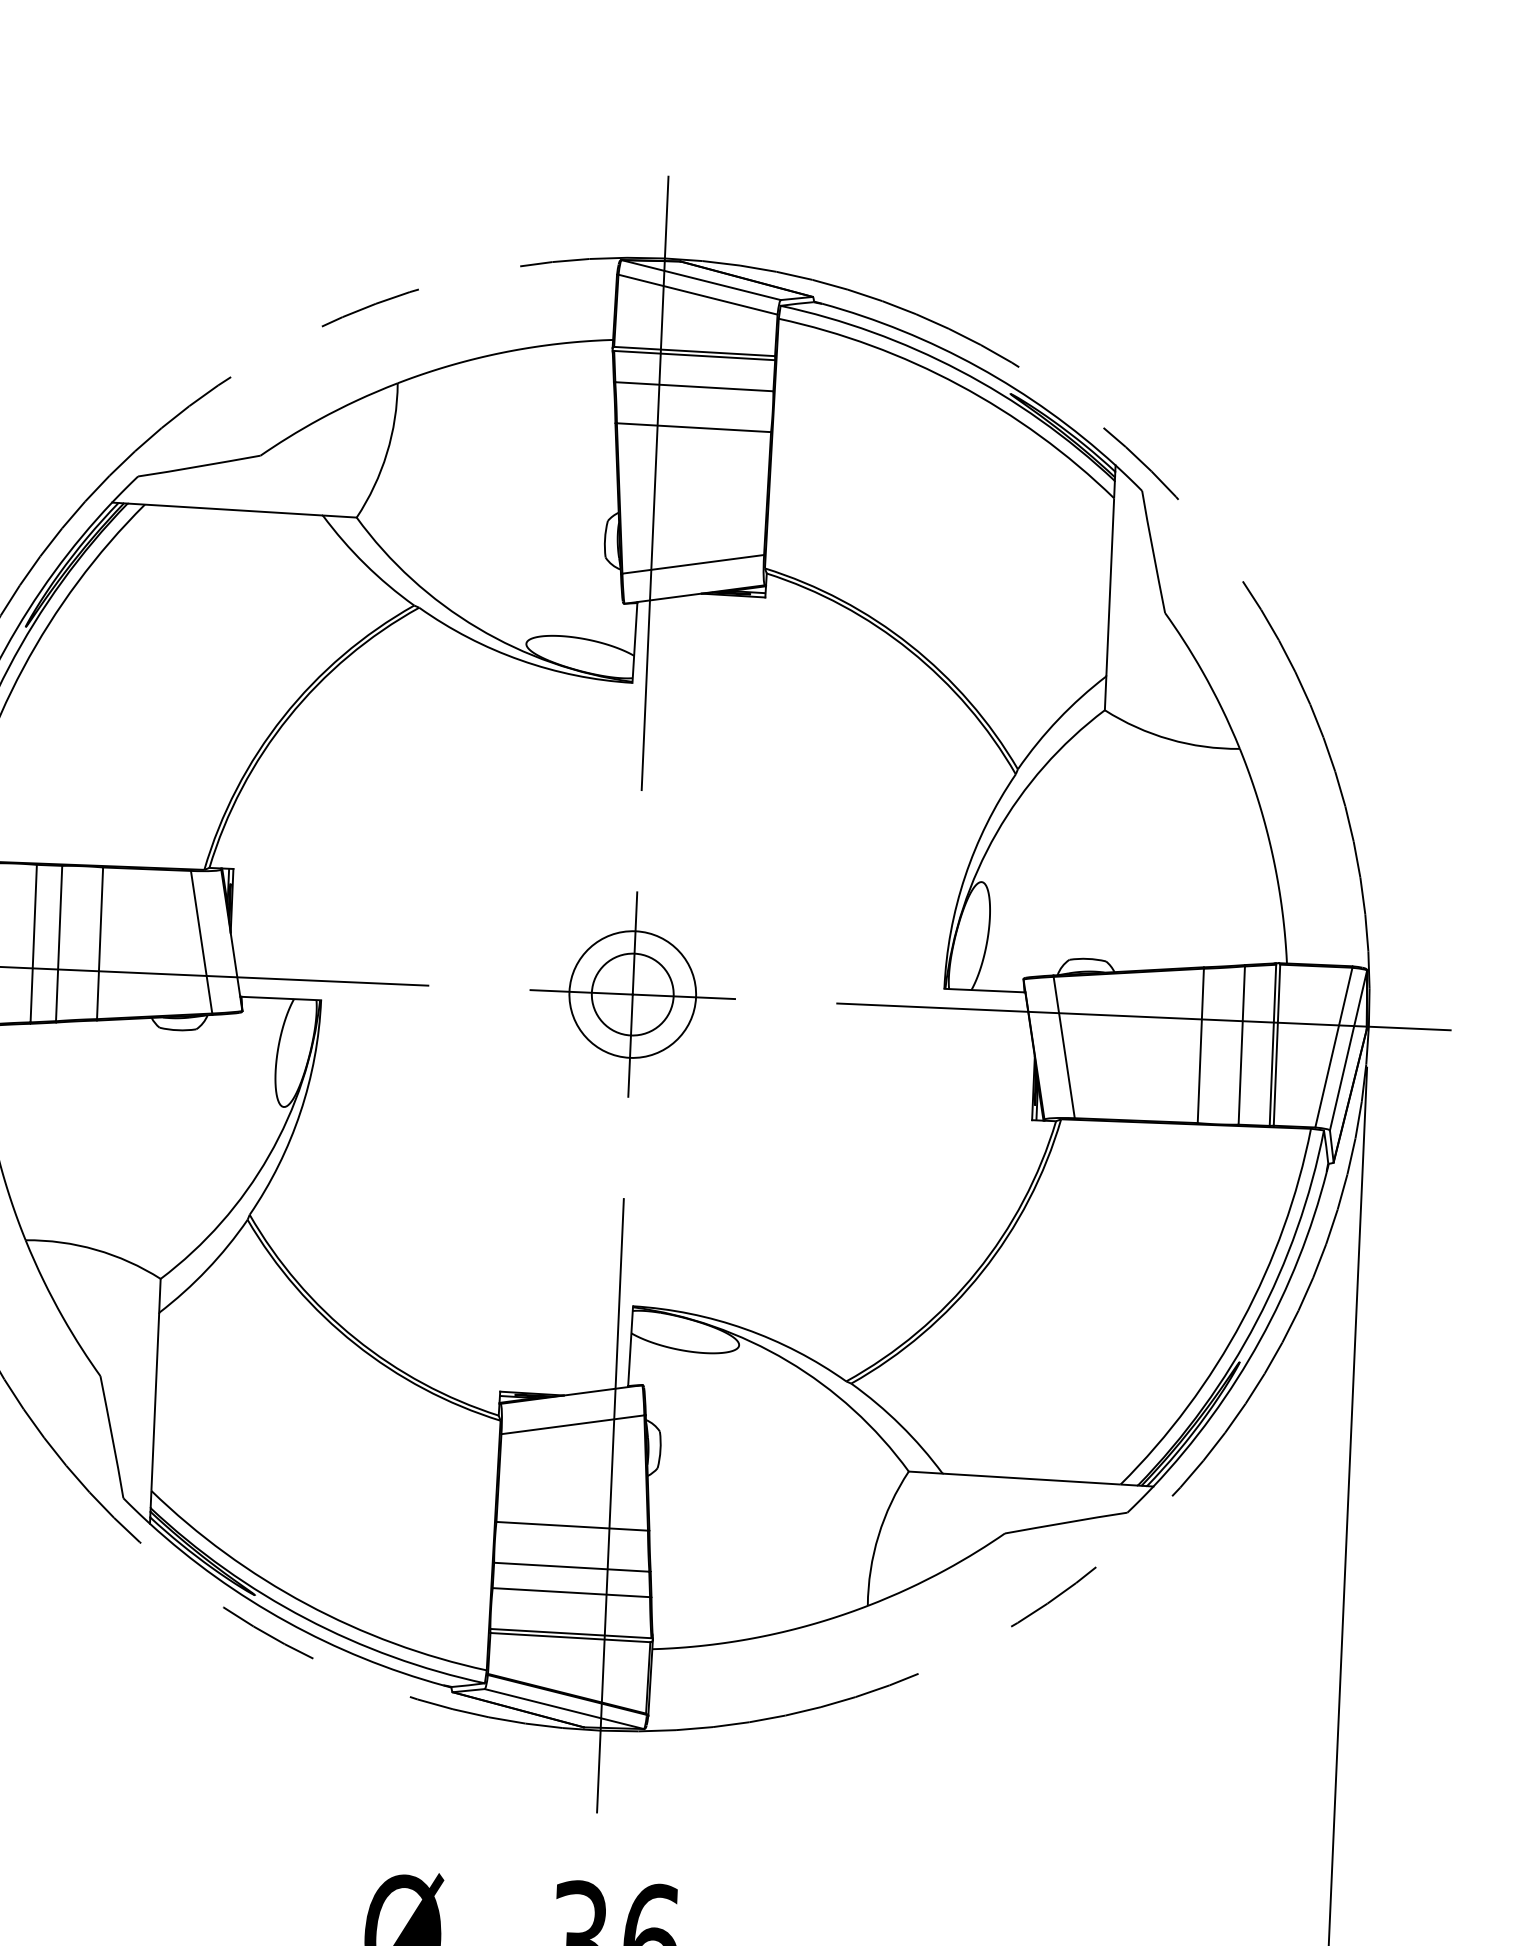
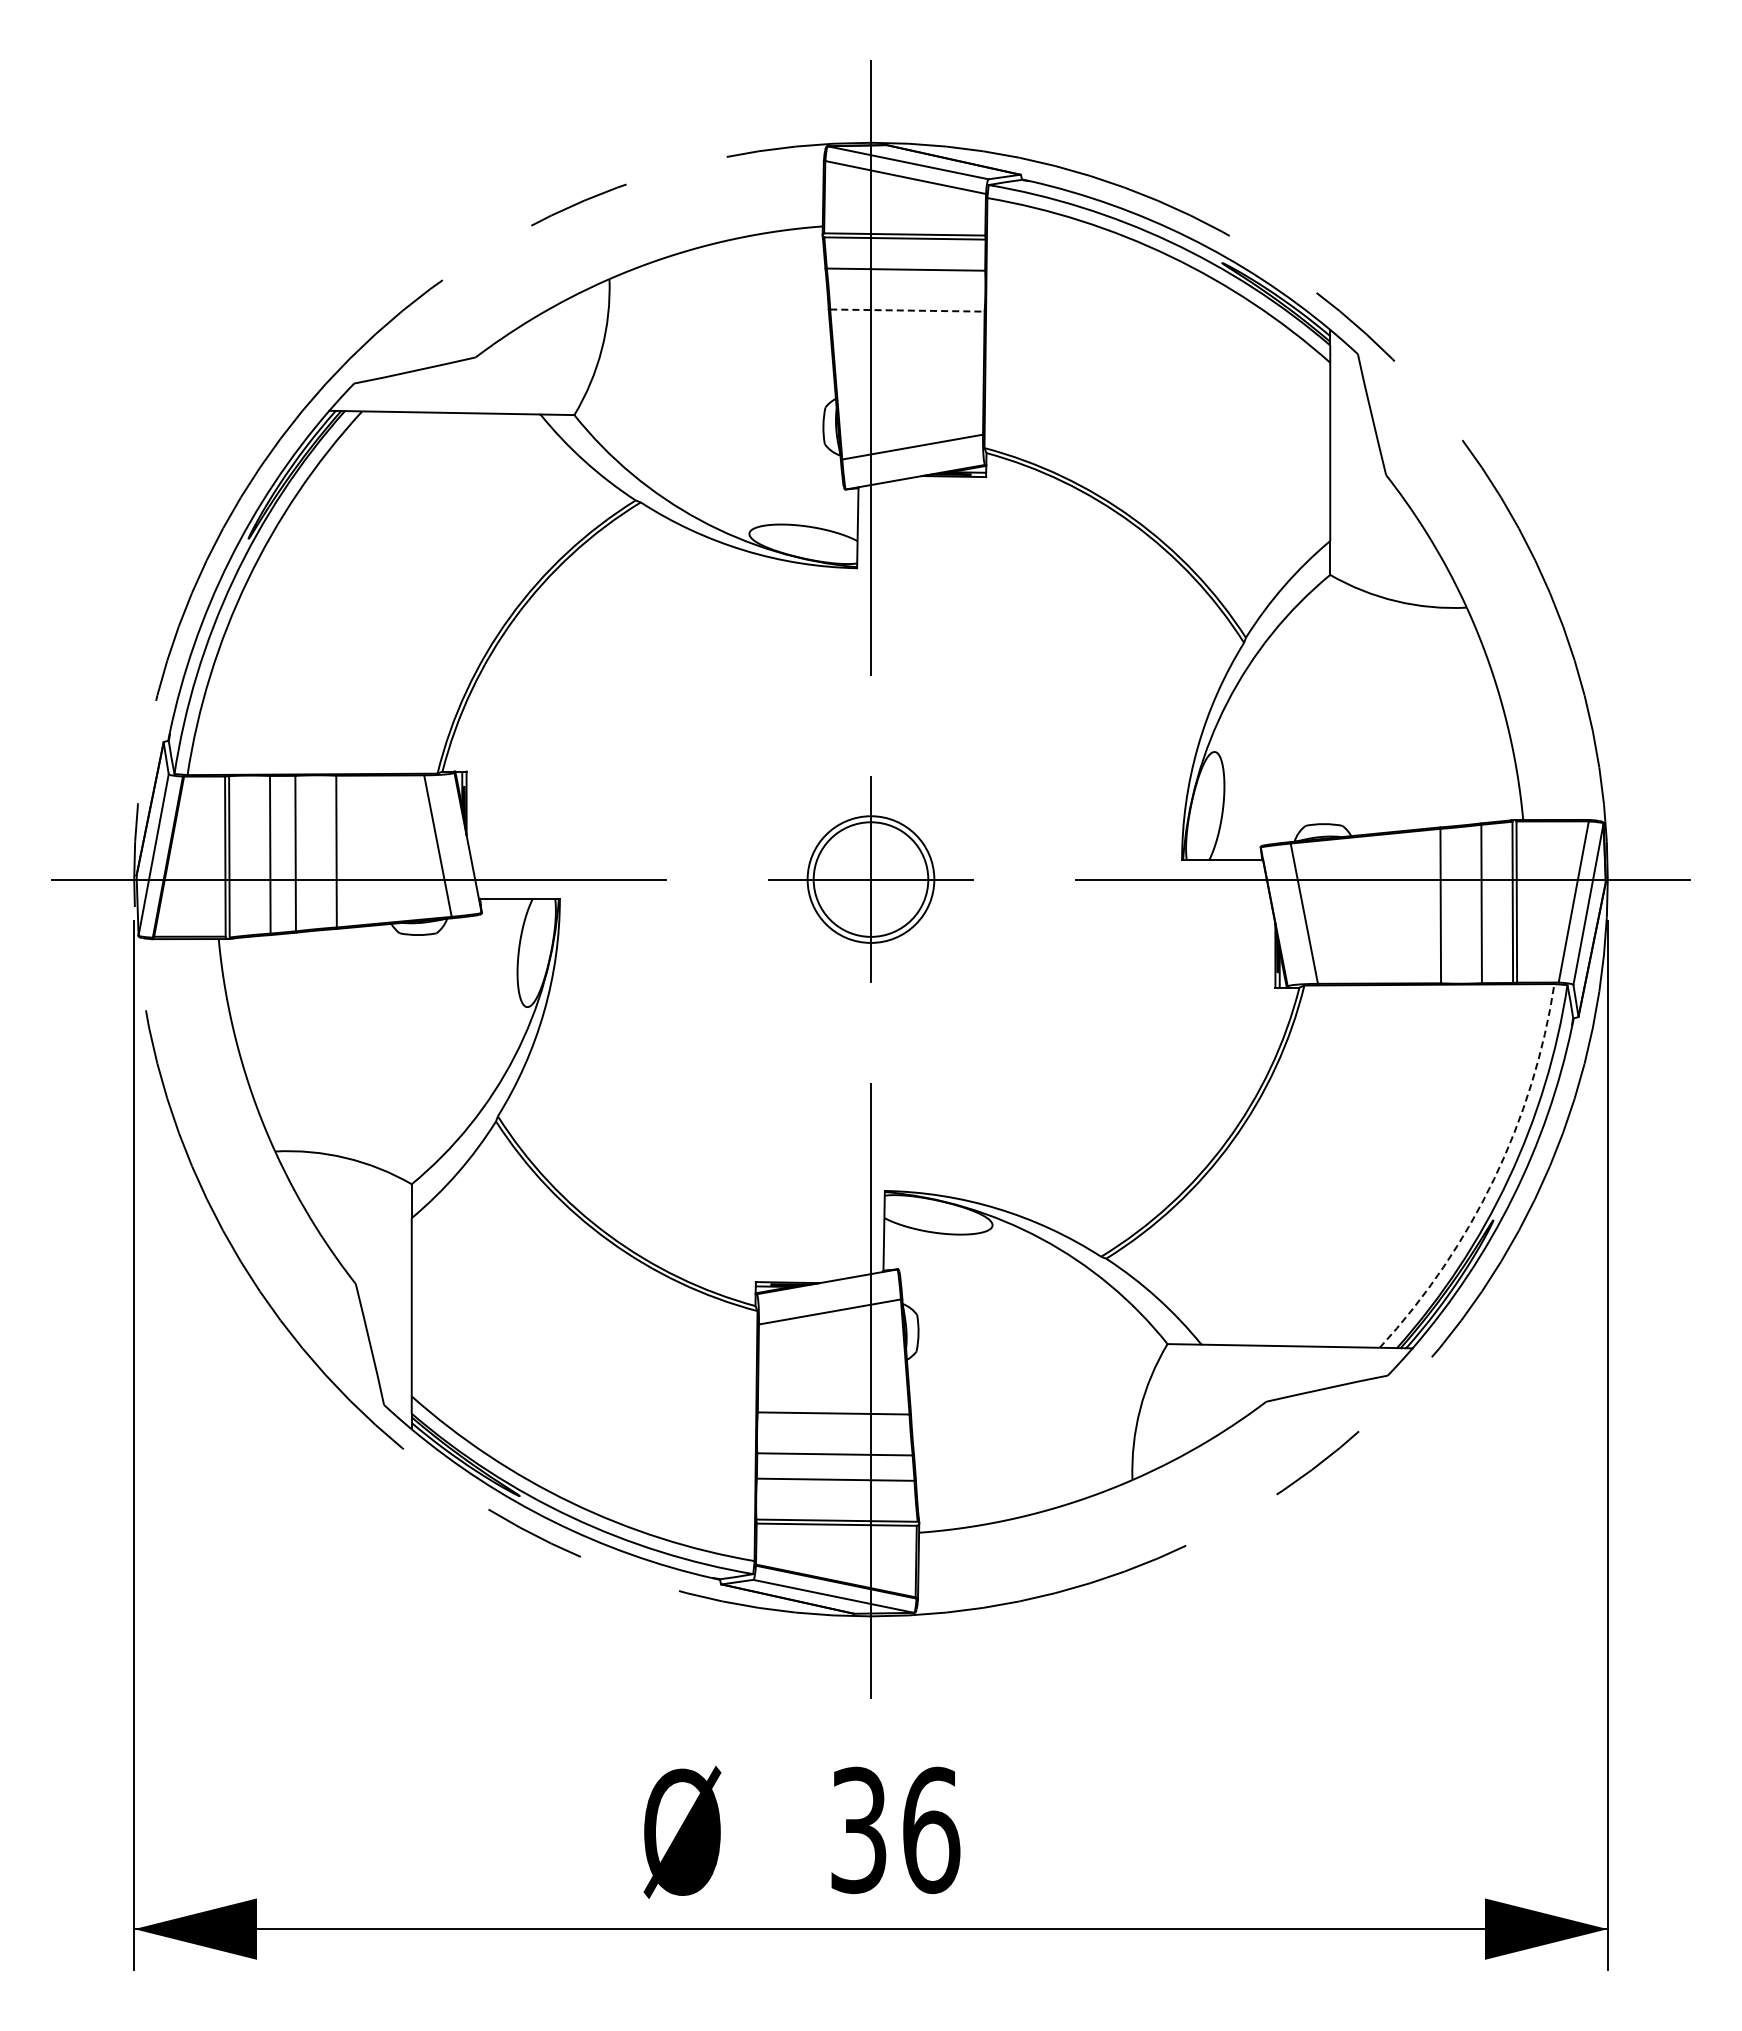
line: (694, 427) -> (907, 310), solid -> dashed
circle: (632, 994) -> (870, 879), size x1.4
arc: (1242, 1320) -> (1494, 1178), solid -> dashed

